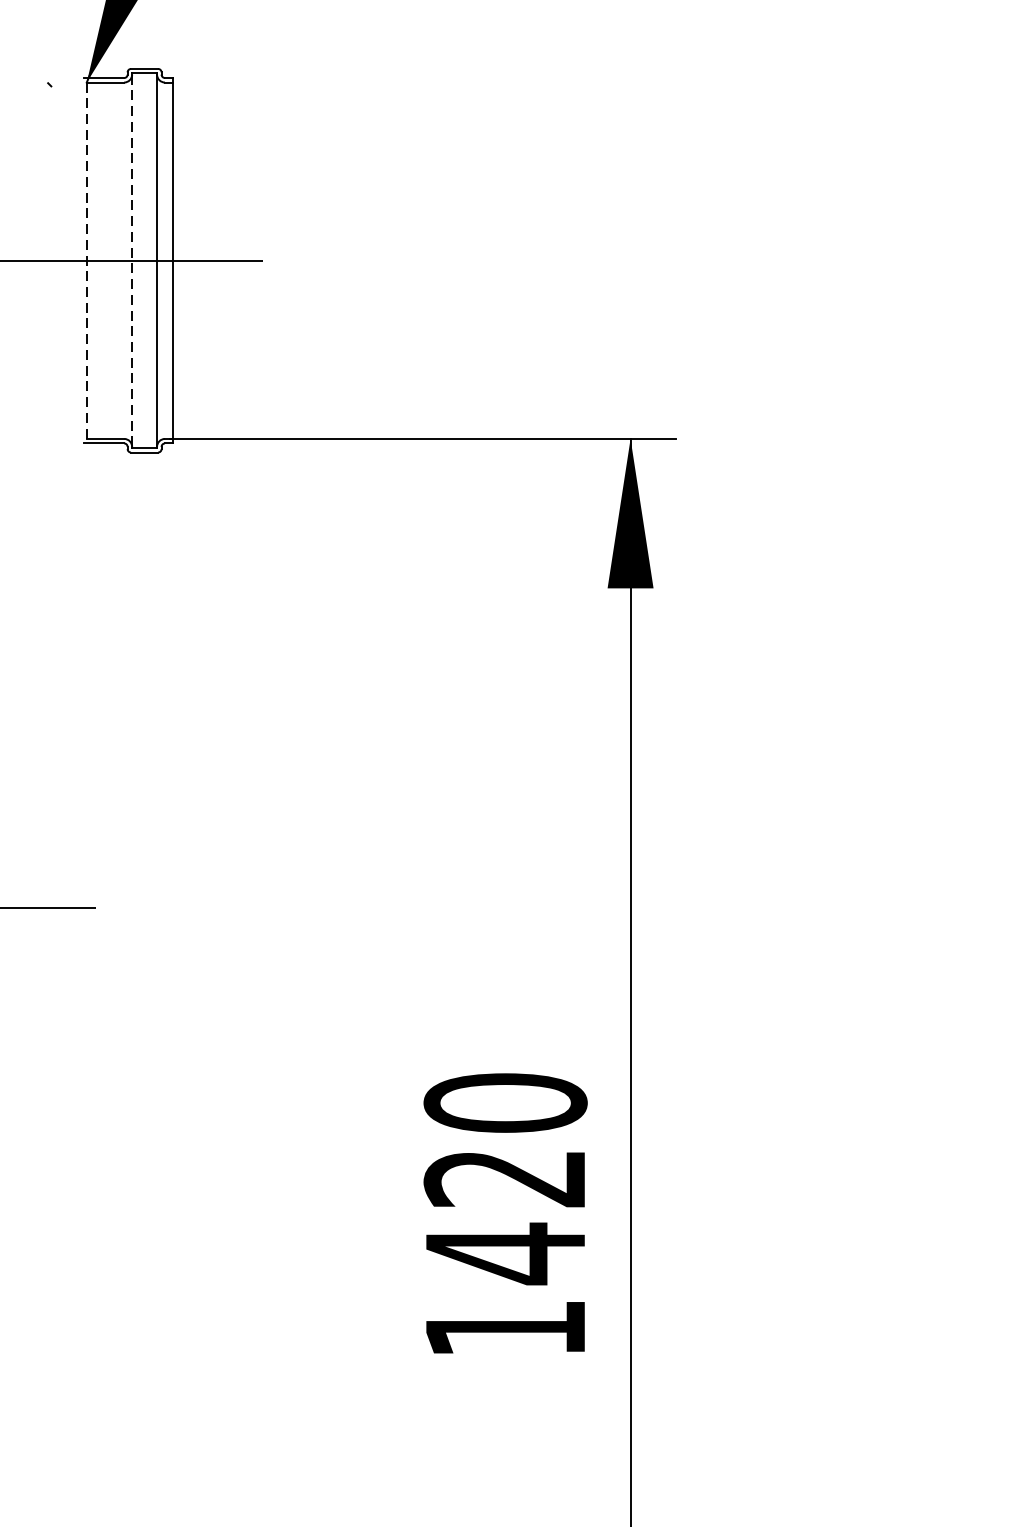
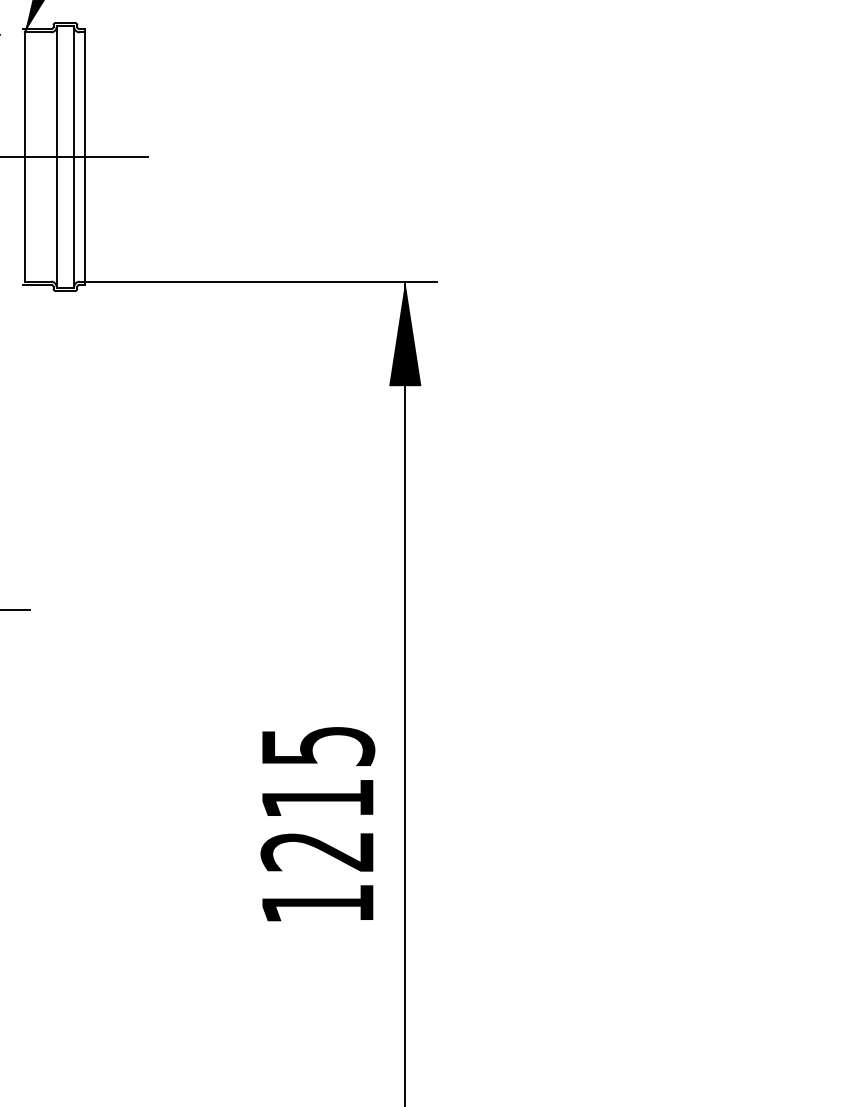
line: (86, 261) -> (24, 157), dashed -> solid
line: (131, 261) -> (56, 157), dashed -> solid
text: (505, 1179) -> (317, 799), 1420 -> 1215

